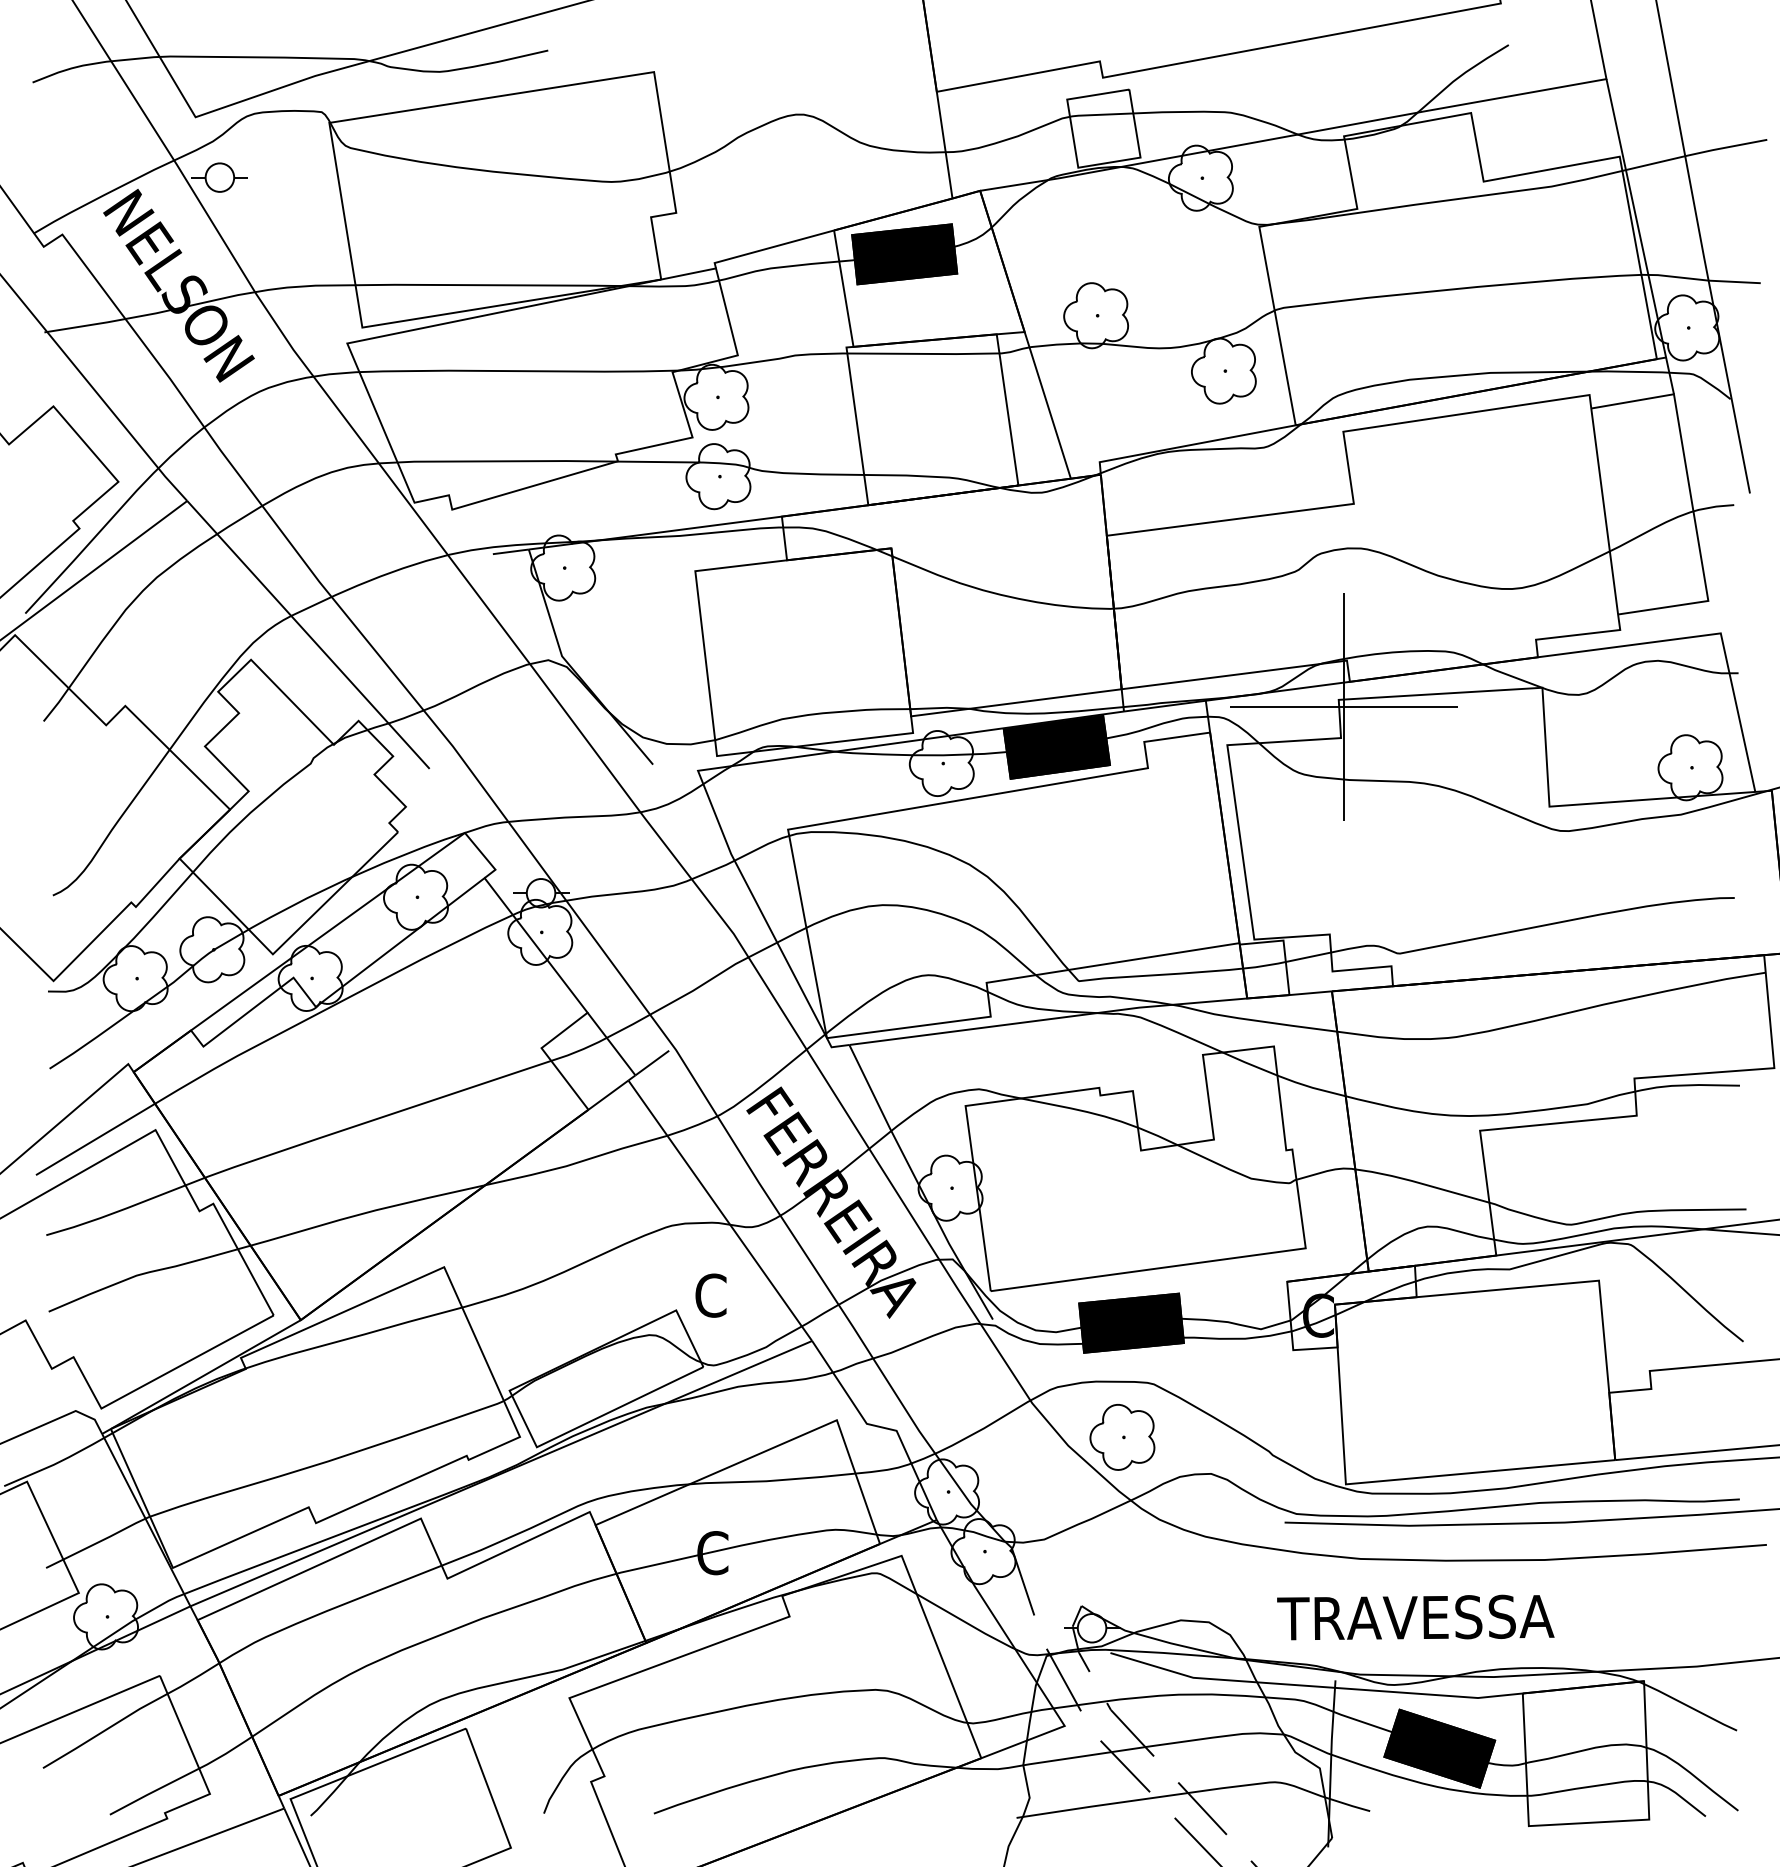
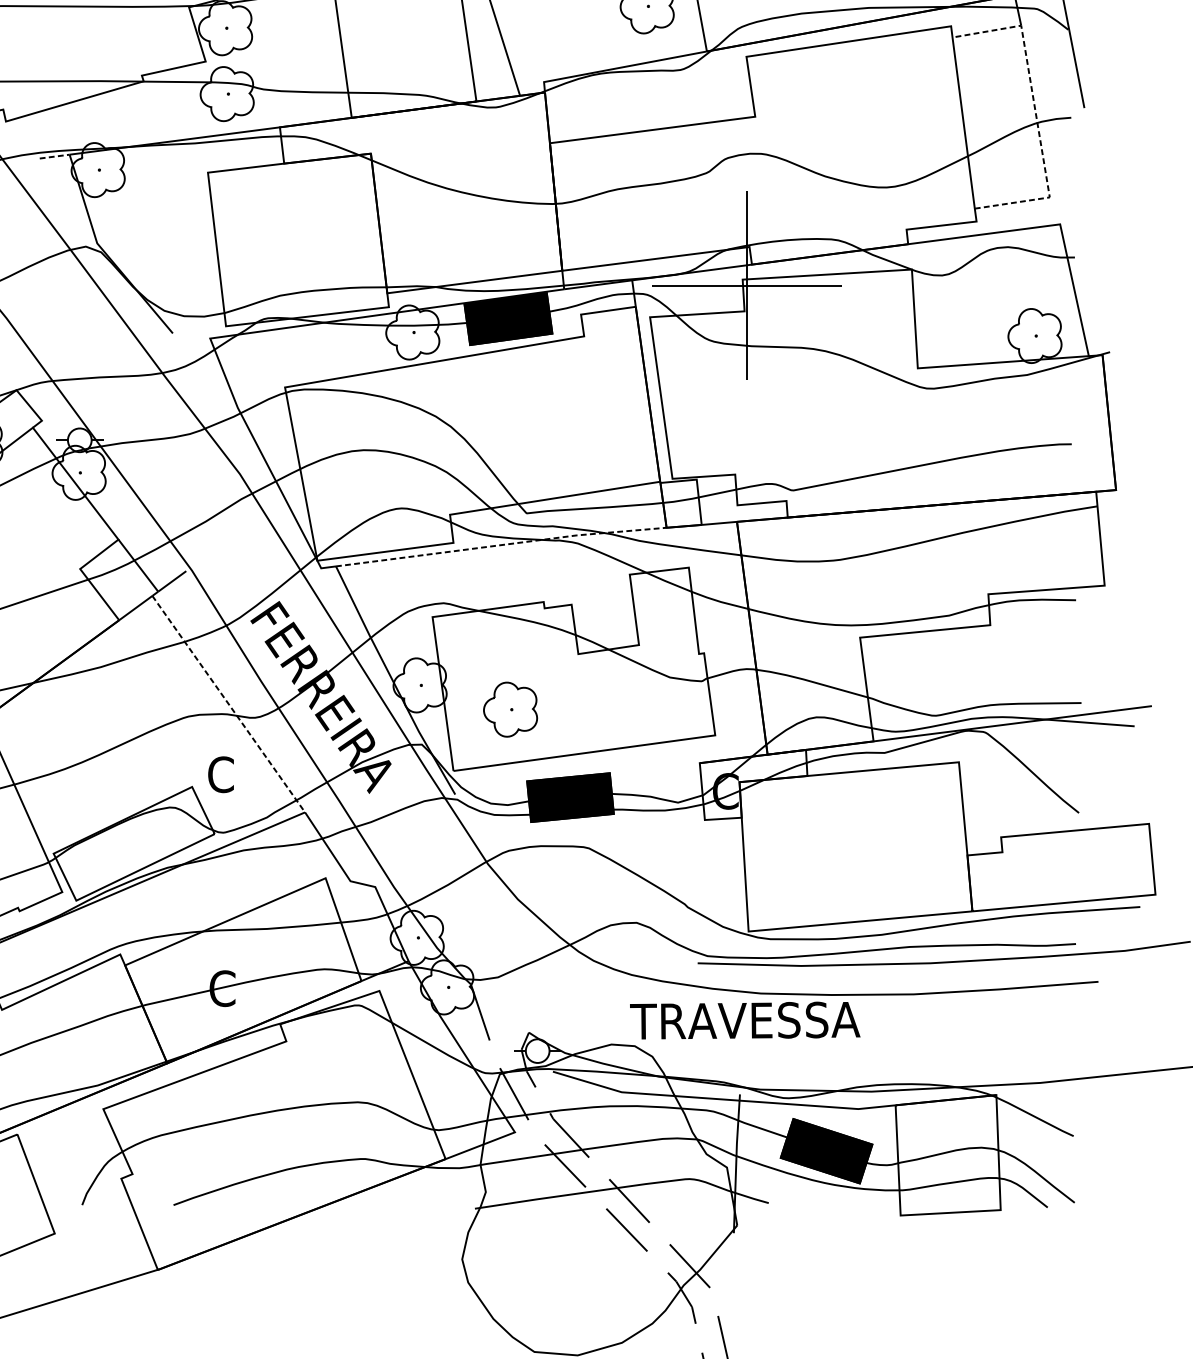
line: (1691, 501) -> (1035, 114), solid -> dashed
line: (511, 551) -> (55, 156), solid -> dashed
line: (1049, 1019) -> (502, 545), solid -> dashed
line: (720, 1211) -> (228, 704), solid -> dashed
part: (1122, 1437) -> (510, 709), moved
text: (1415, 1617) -> (744, 1020), moved

